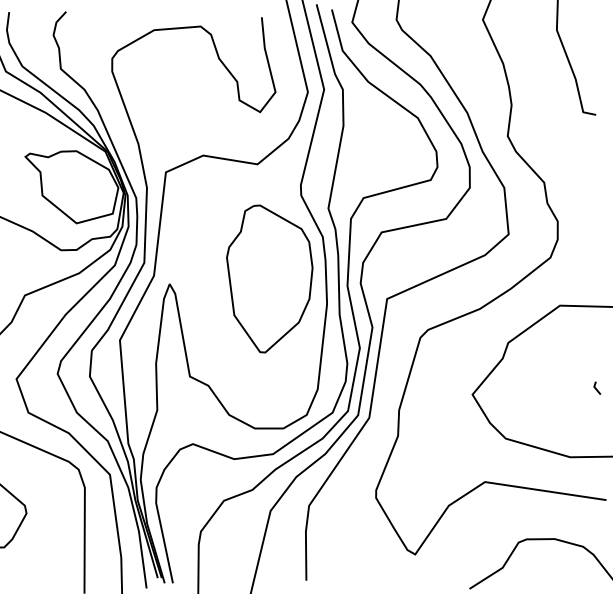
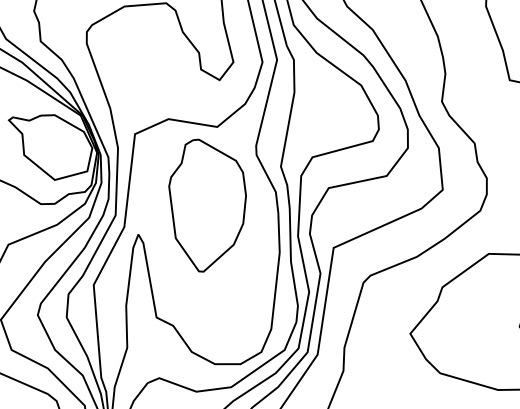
part: (269, 278) -> (207, 205), moved

